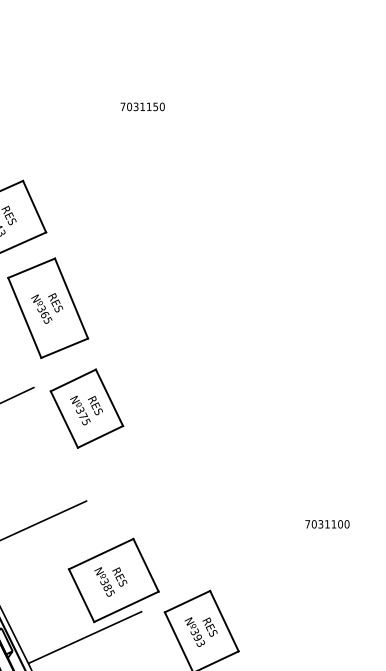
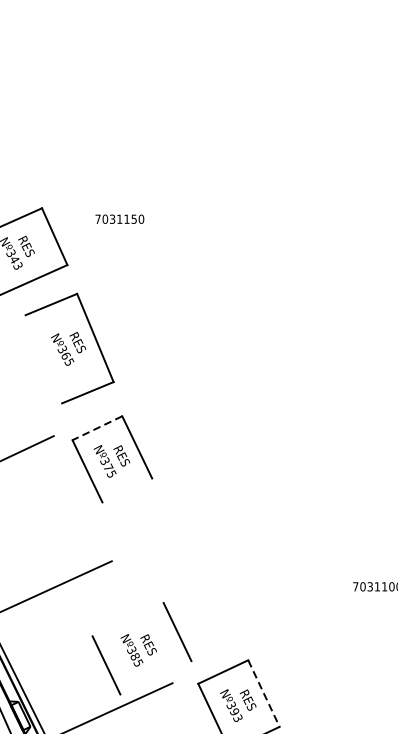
text: (142, 106) -> (119, 218), moved
line: (24, 317) -> (43, 358), removed
line: (72, 380) -> (96, 428), solid -> dashed
line: (100, 436) -> (127, 490), removed
line: (101, 553) -> (128, 618), removed
line: (126, 606) -> (155, 677), removed
line: (224, 621) -> (264, 693), solid -> dashed

